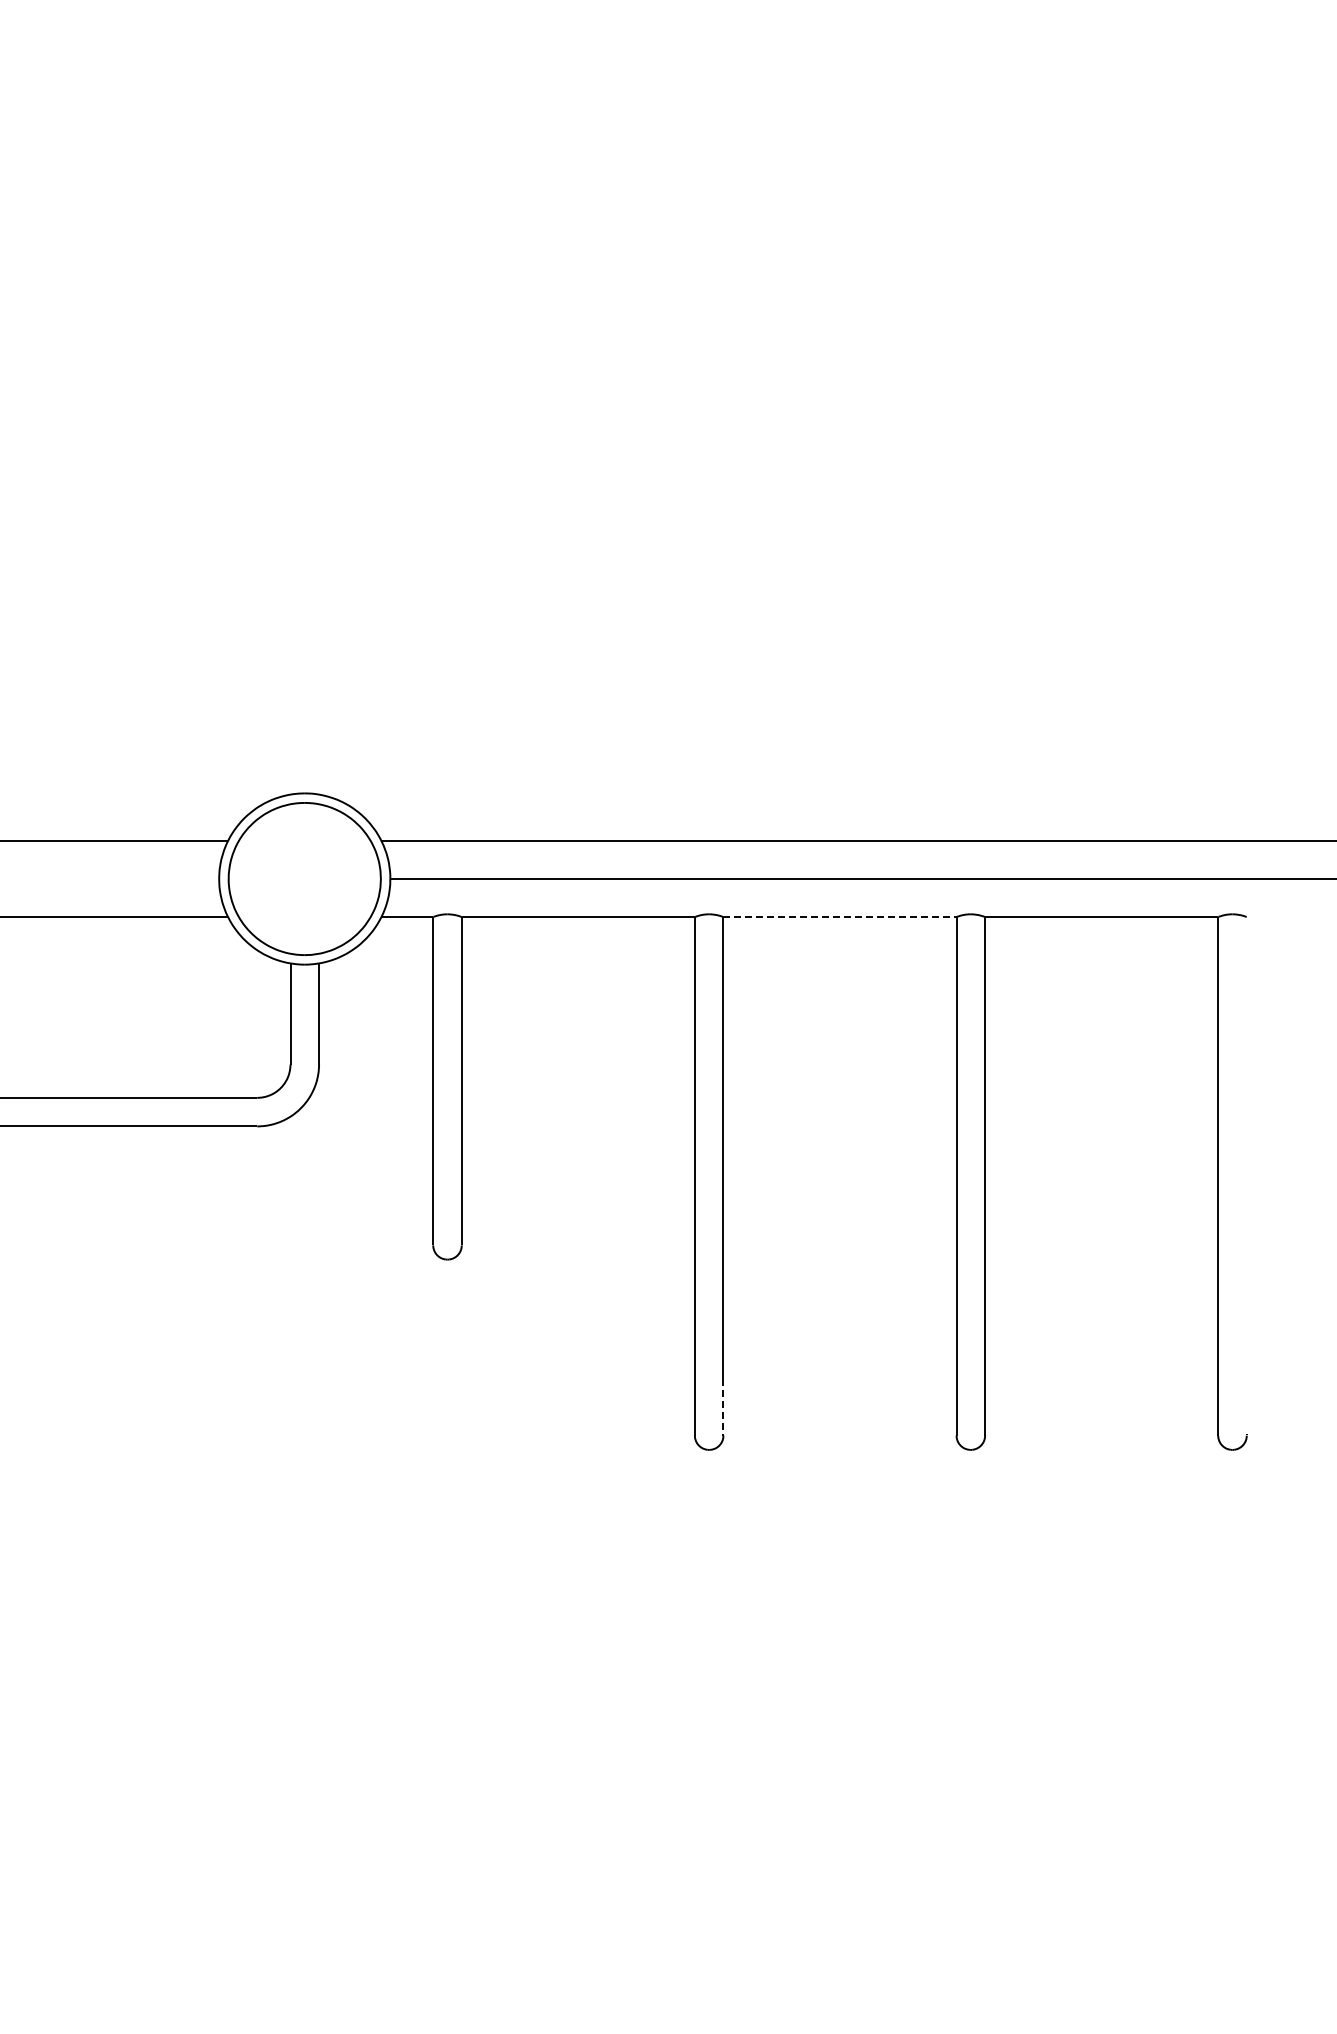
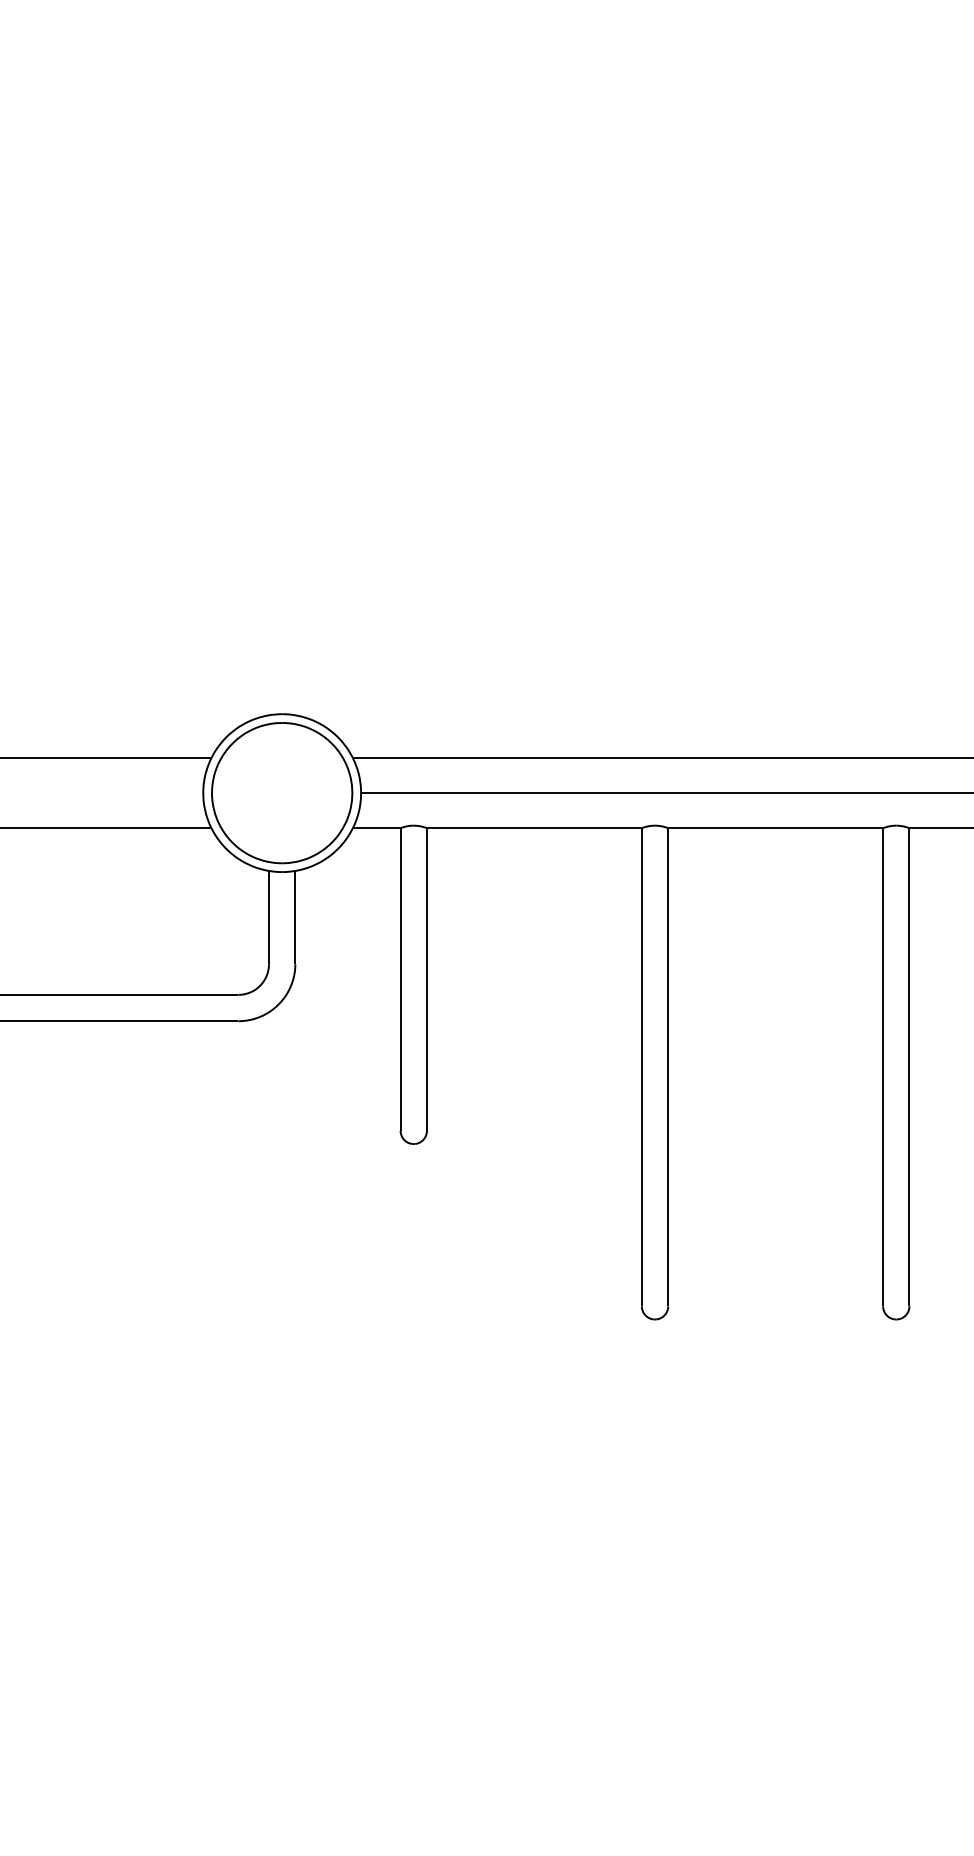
line: (840, 917) -> (776, 828), dashed -> solid
line: (723, 1407) -> (668, 1280), dashed -> solid

